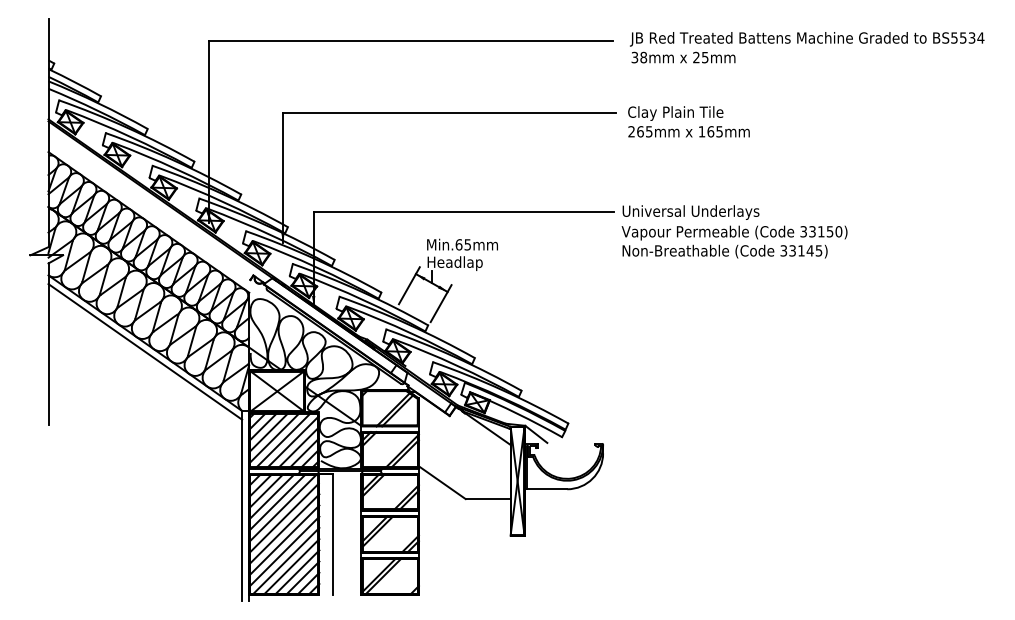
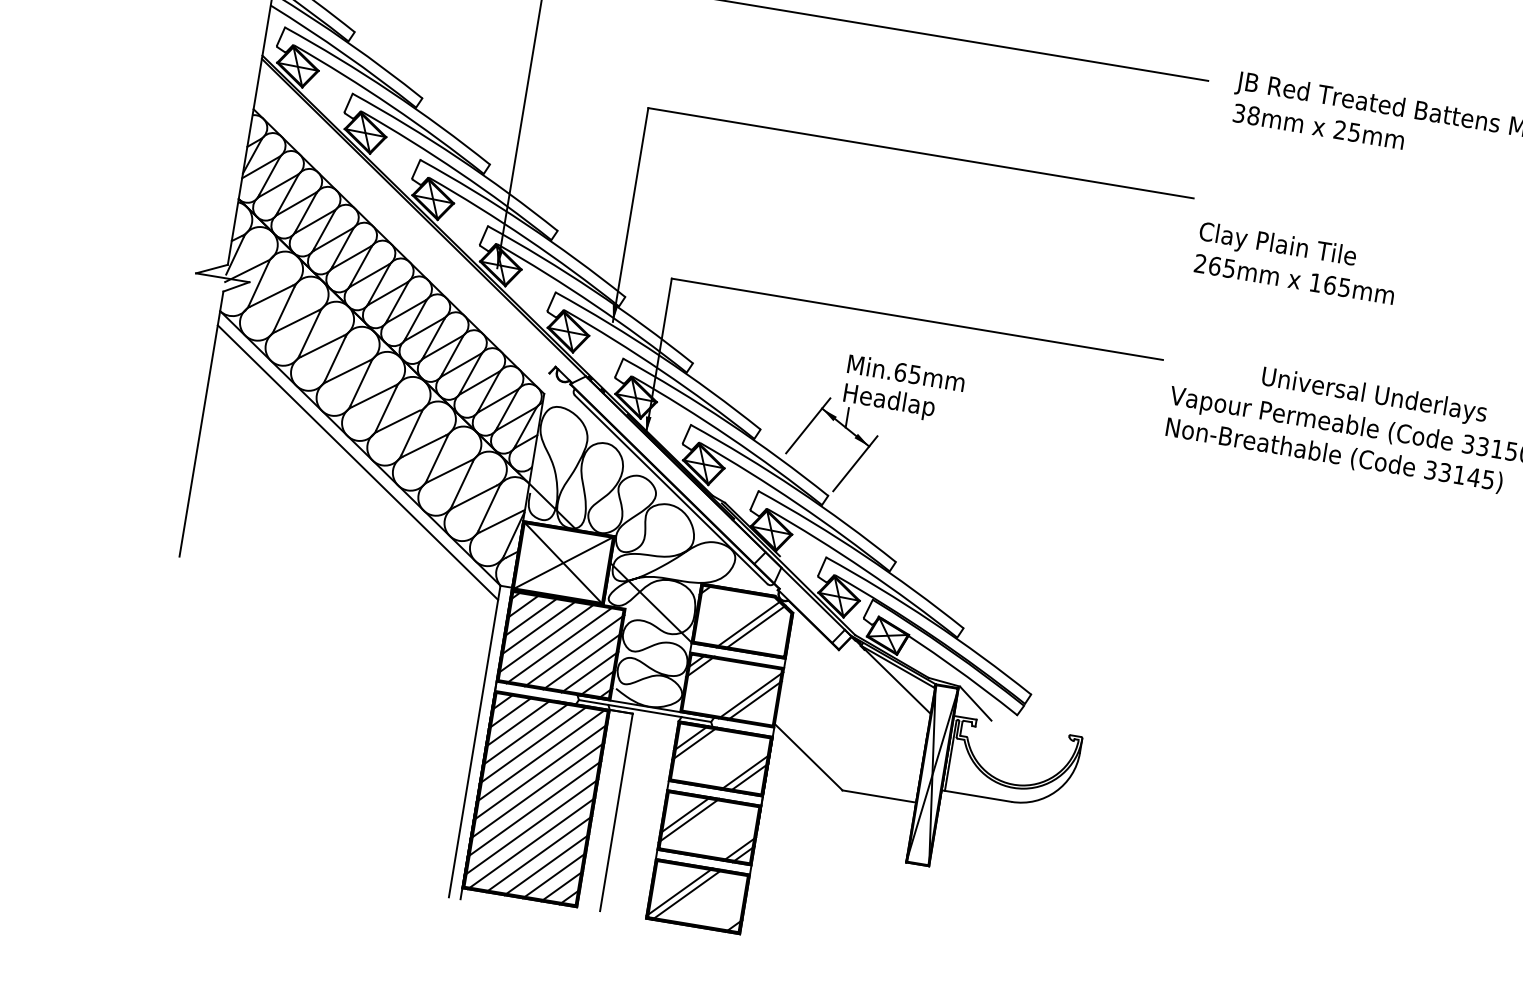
text: (688, 121) -> (1296, 262), moved
text: (690, 212) -> (1373, 396), moved

